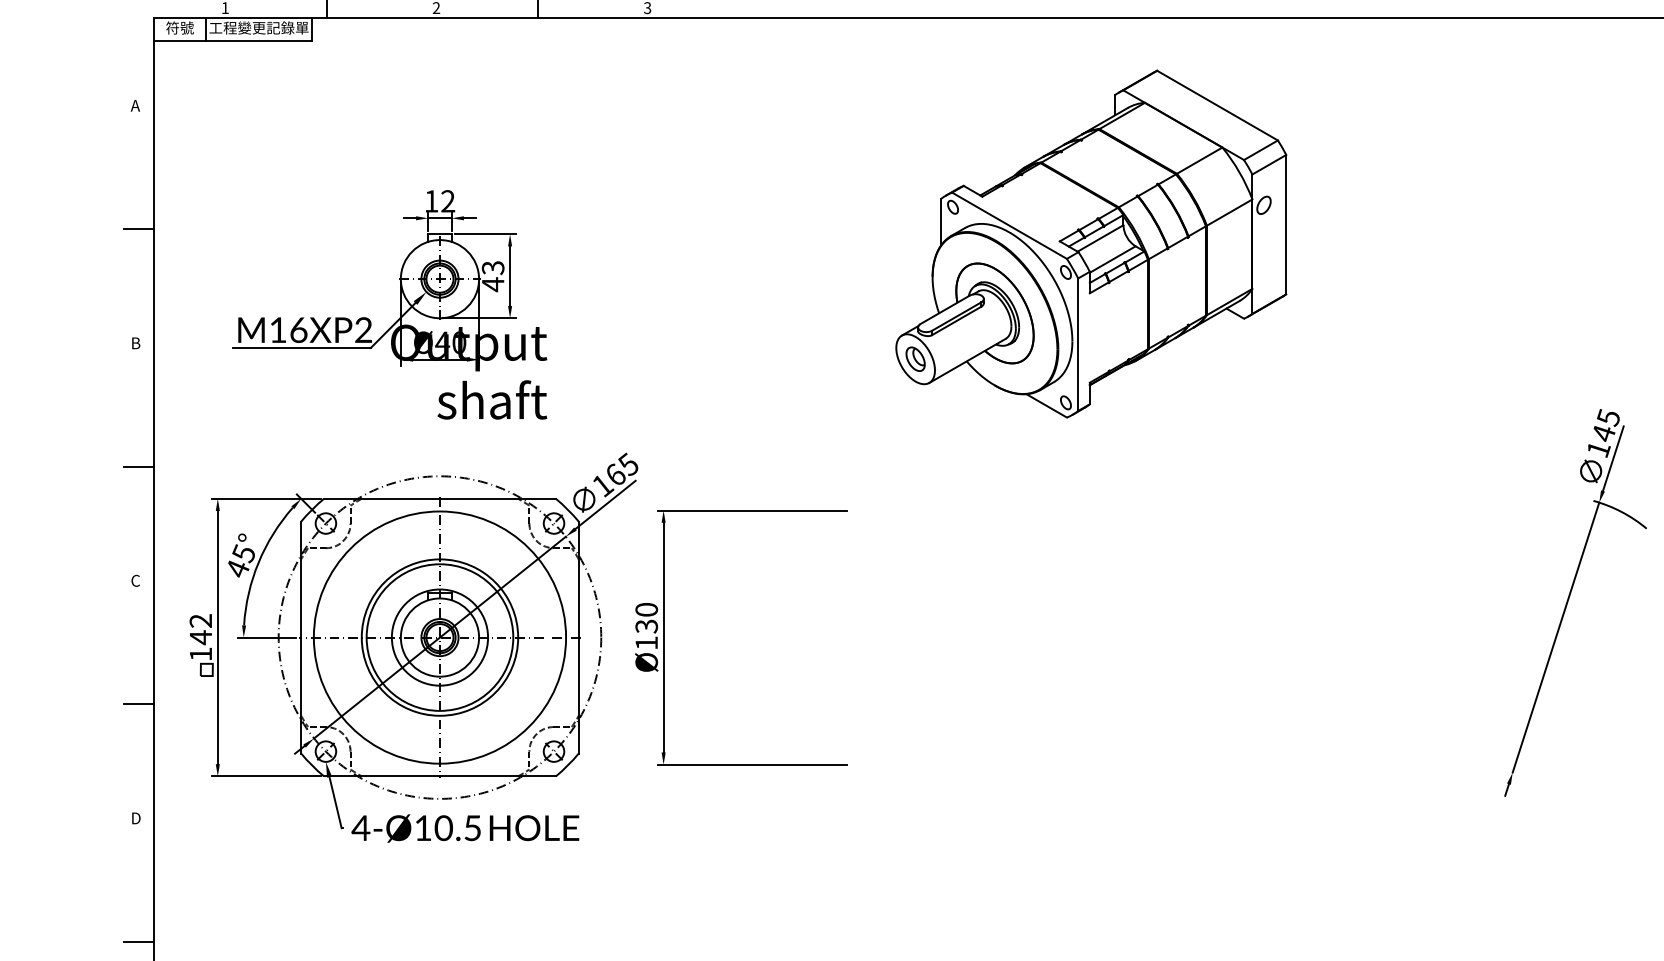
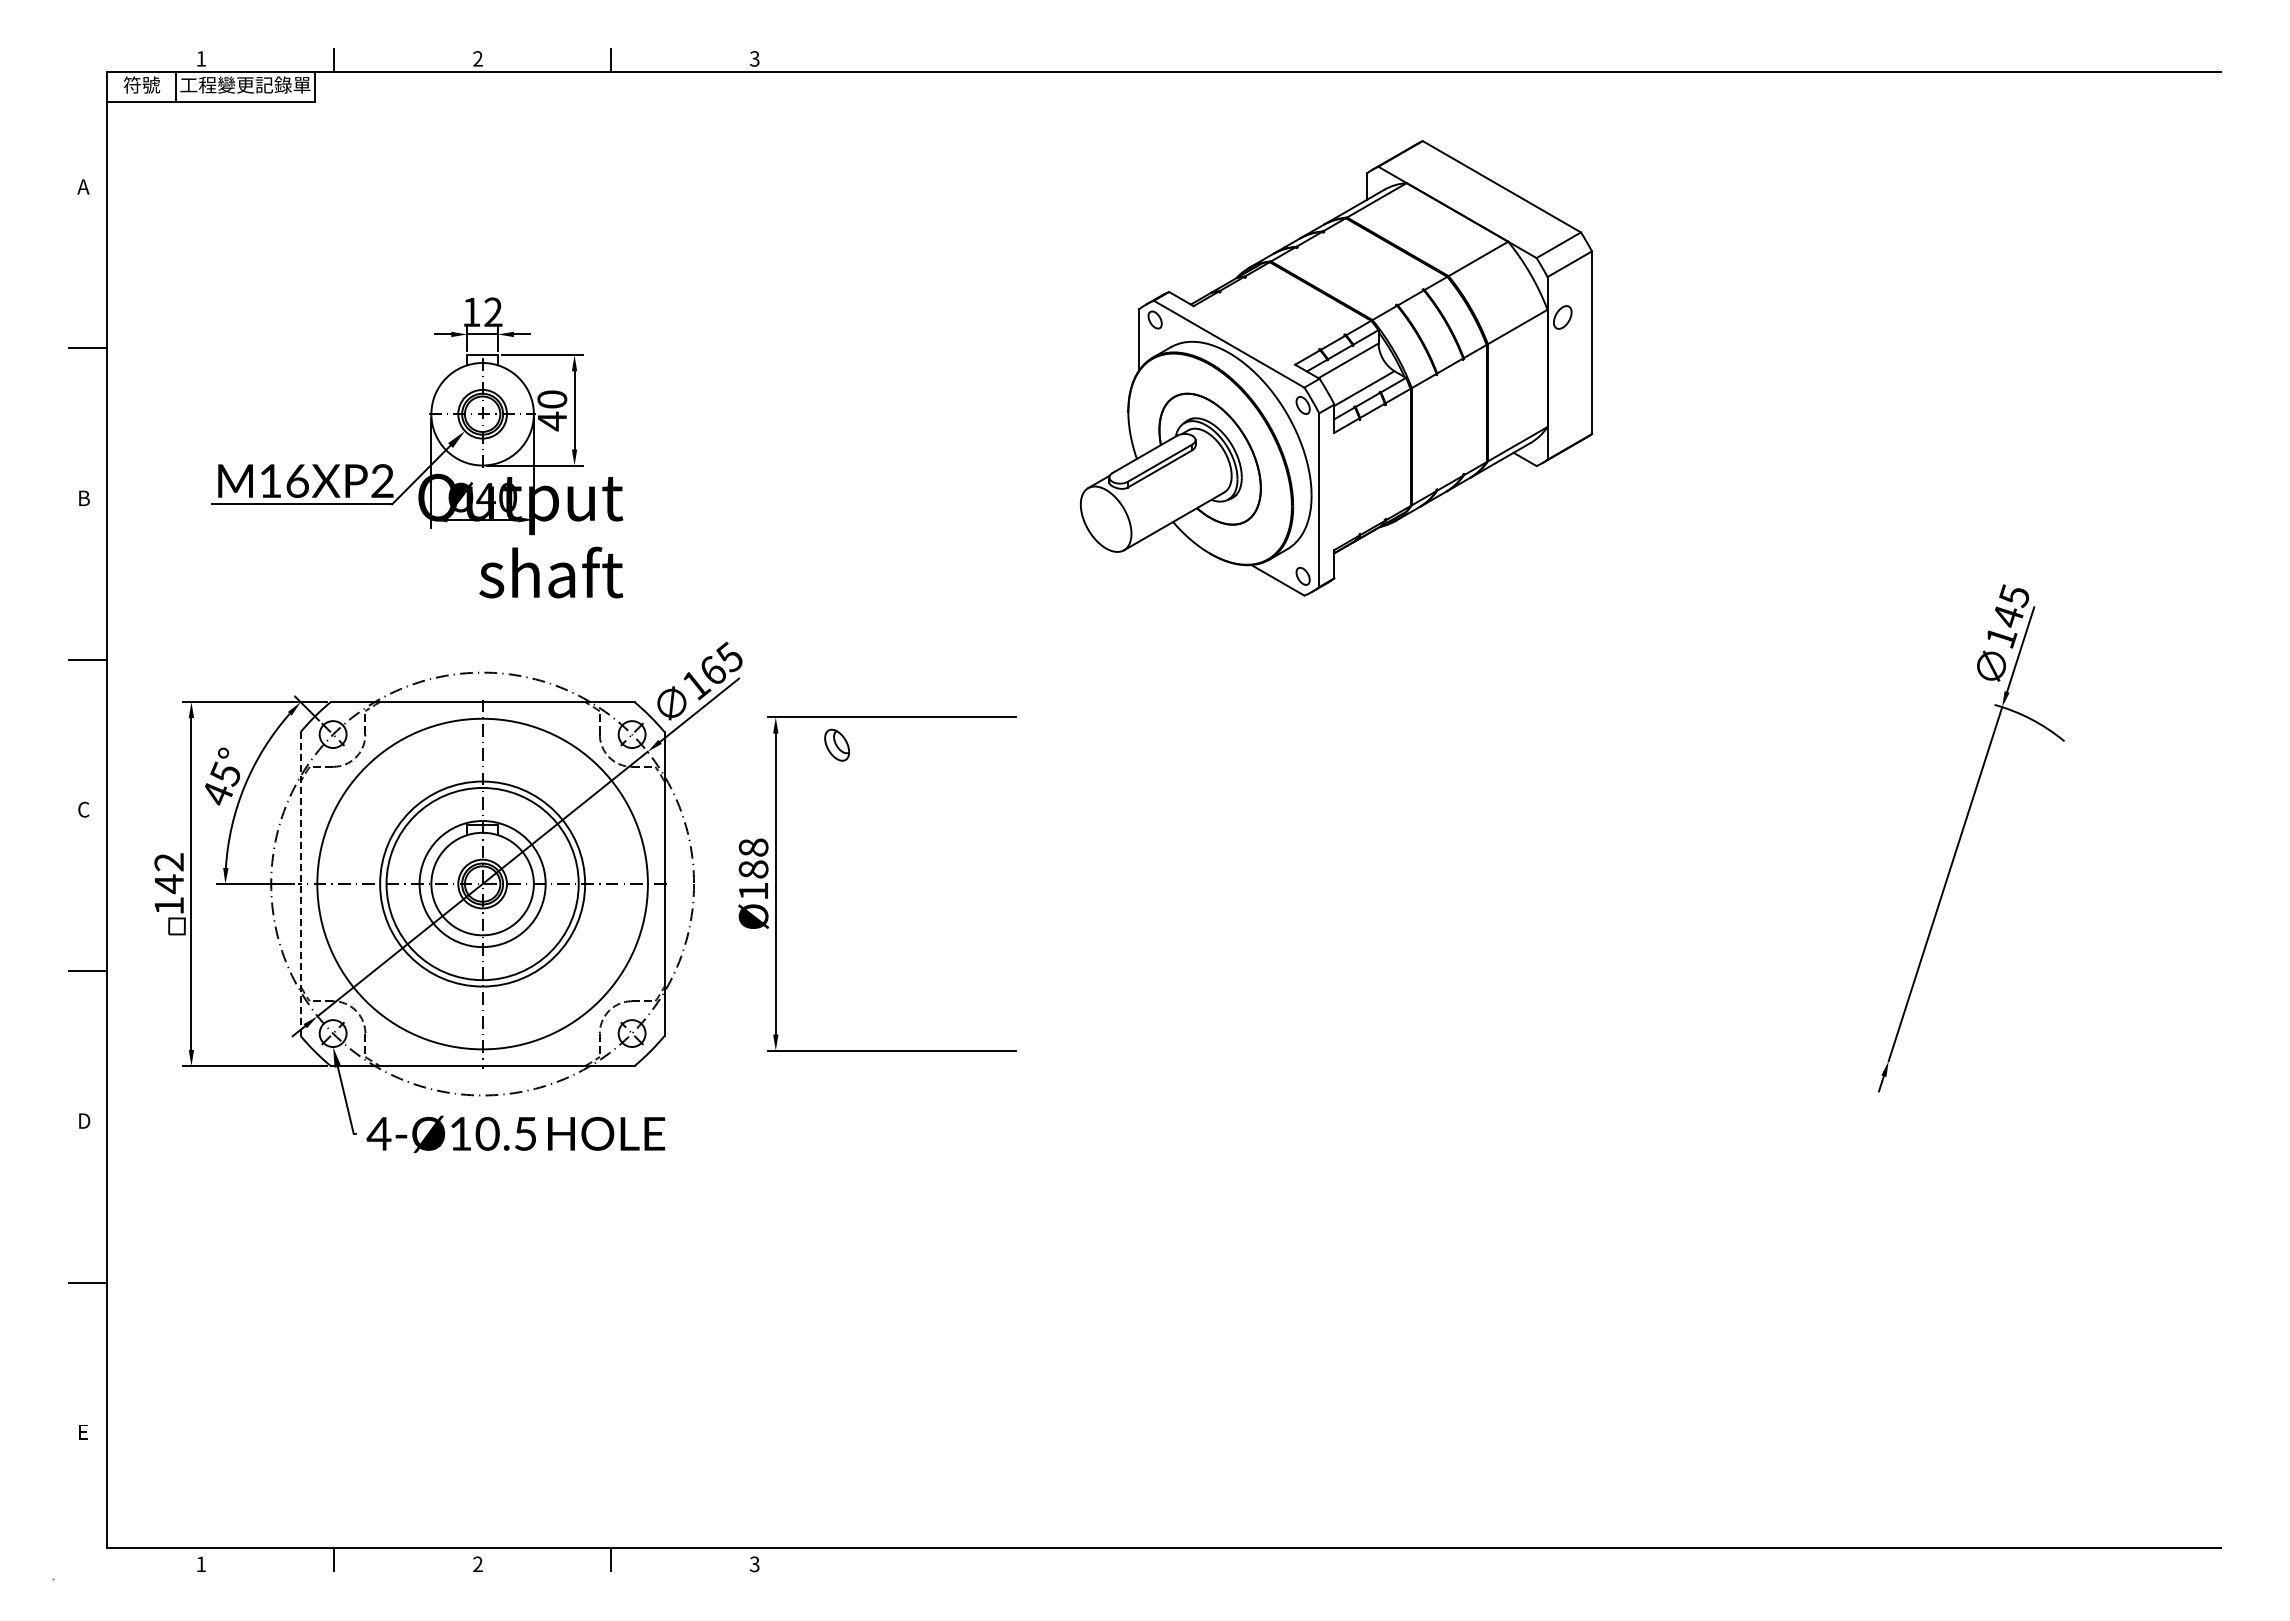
text: (493, 267) -> (552, 399), 43 -> 40
part: (915, 358) -> (836, 744), moved
text: (646, 618) -> (753, 858), Ø130 -> Ø188
line: (301, 637) -> (300, 884), solid -> dashed

